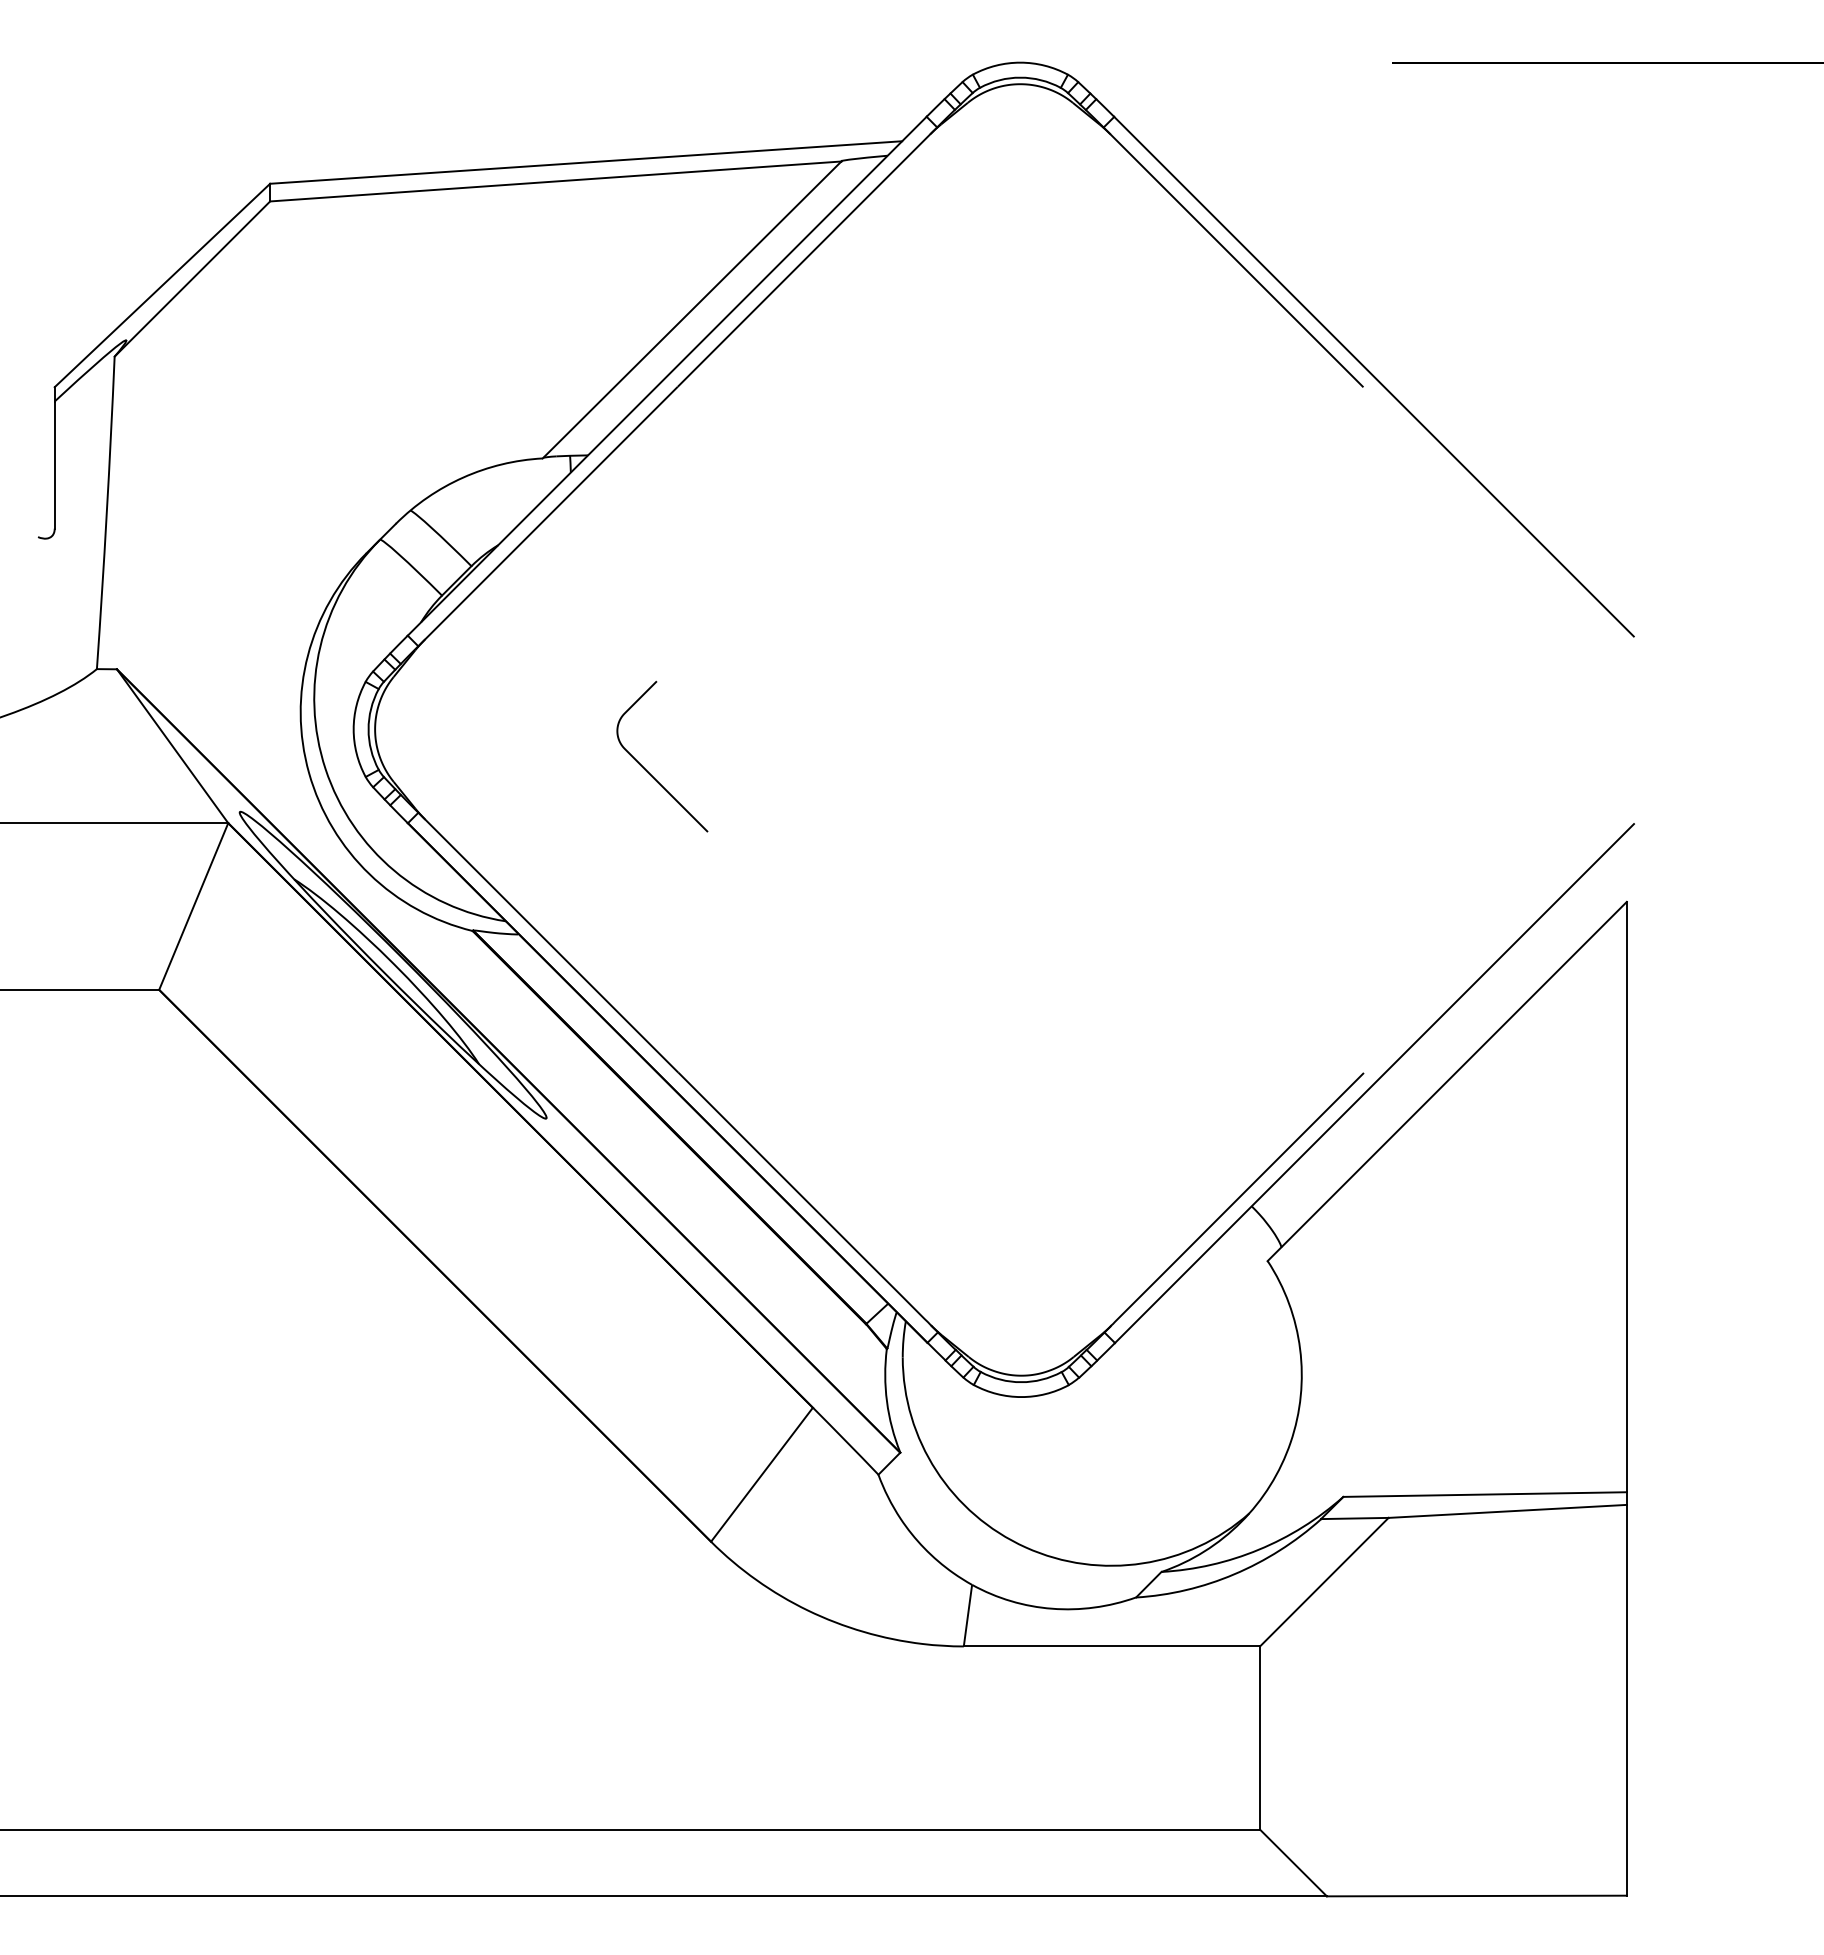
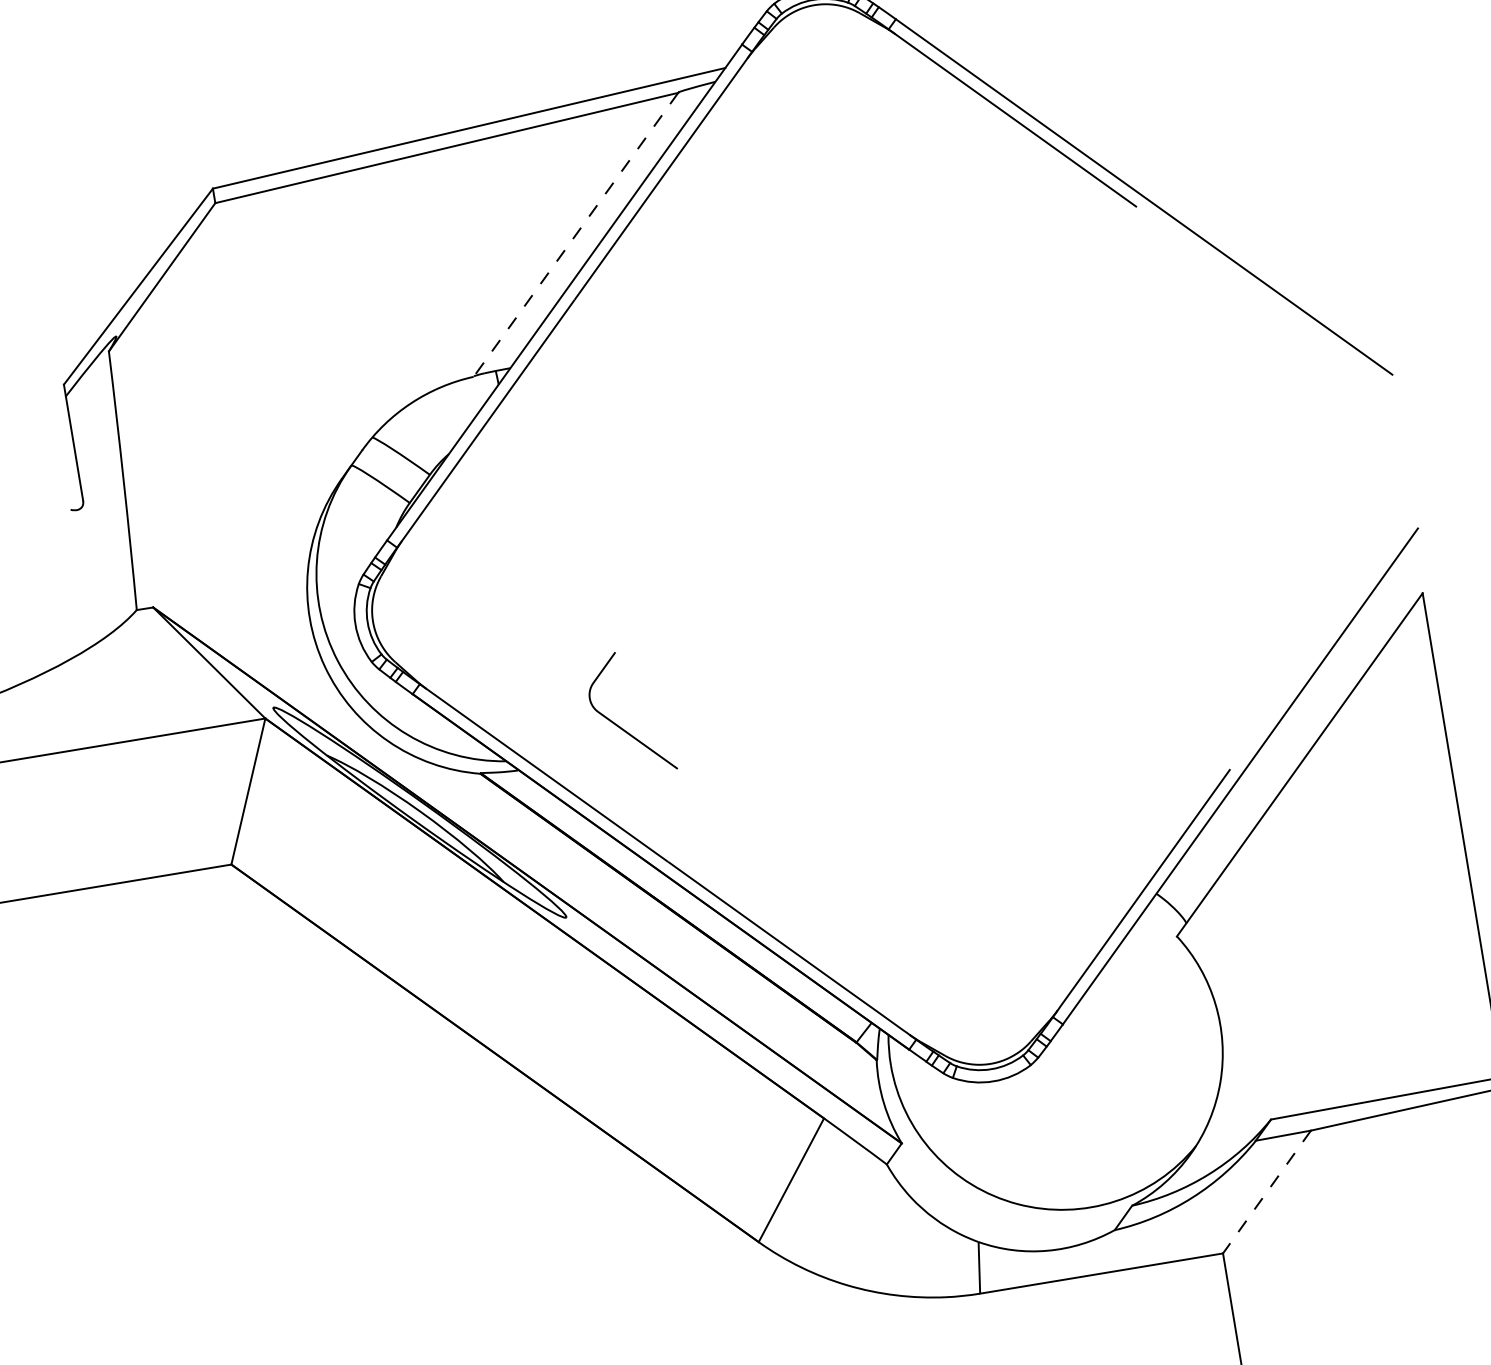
line: (692, 309) -> (576, 234), solid -> dashed
curve: (647, 770) -> (619, 726), moved
line: (1324, 1582) -> (1267, 1192), solid -> dashed

